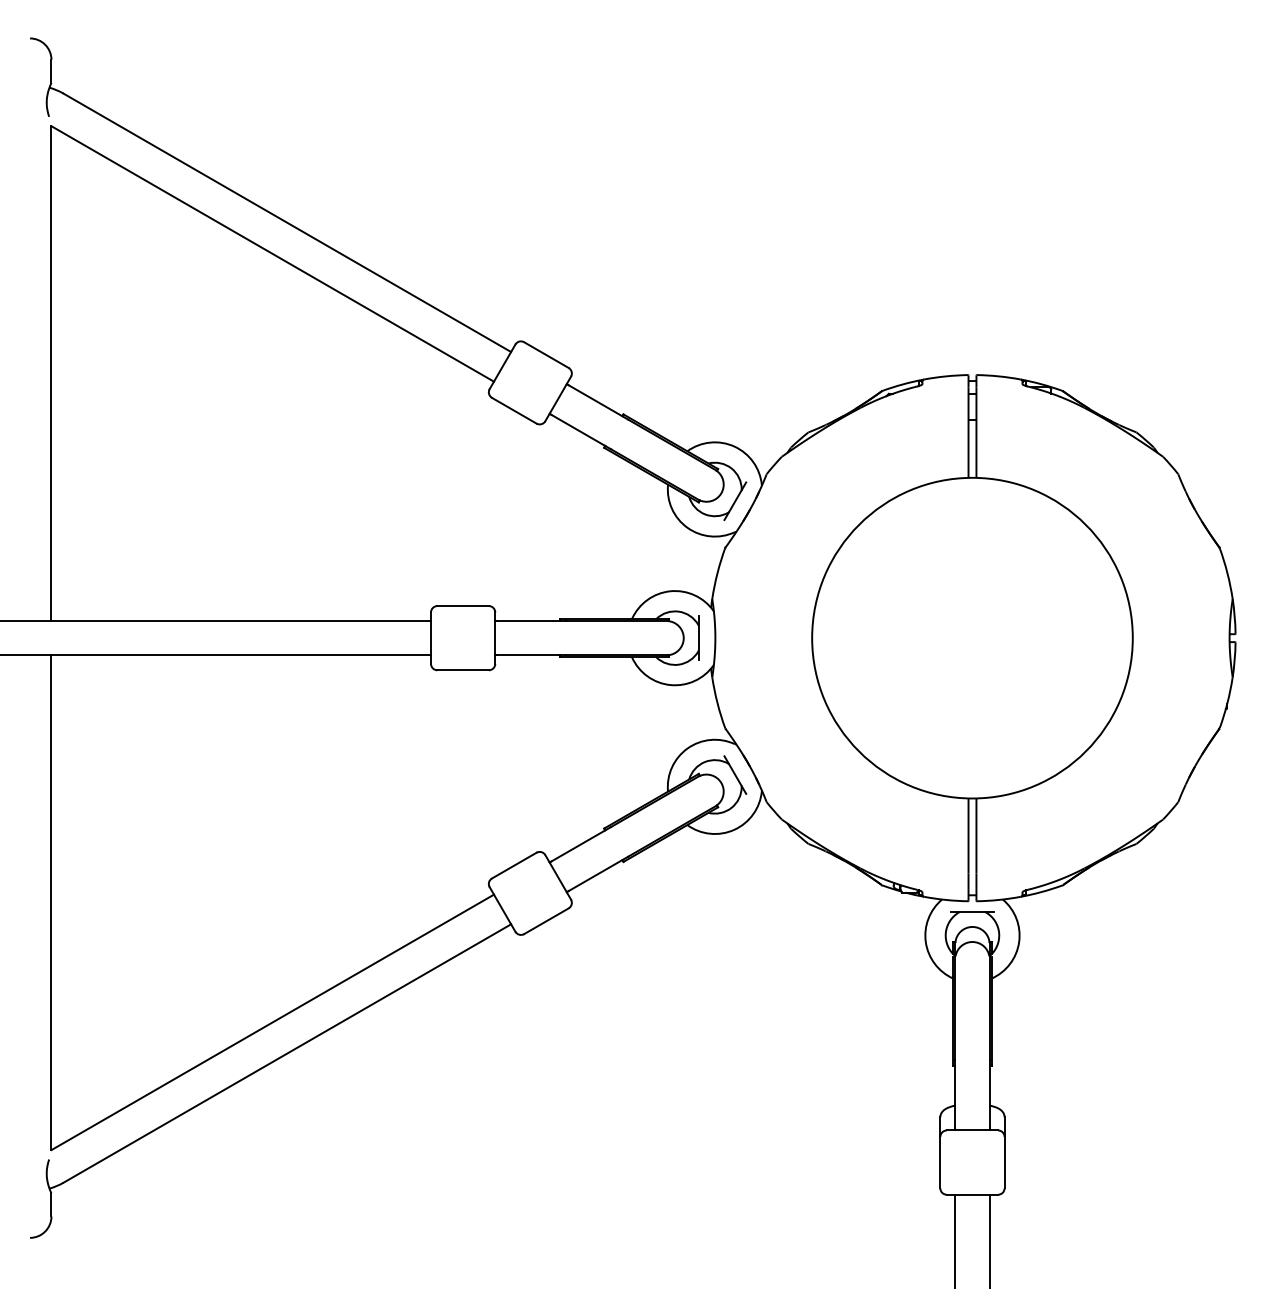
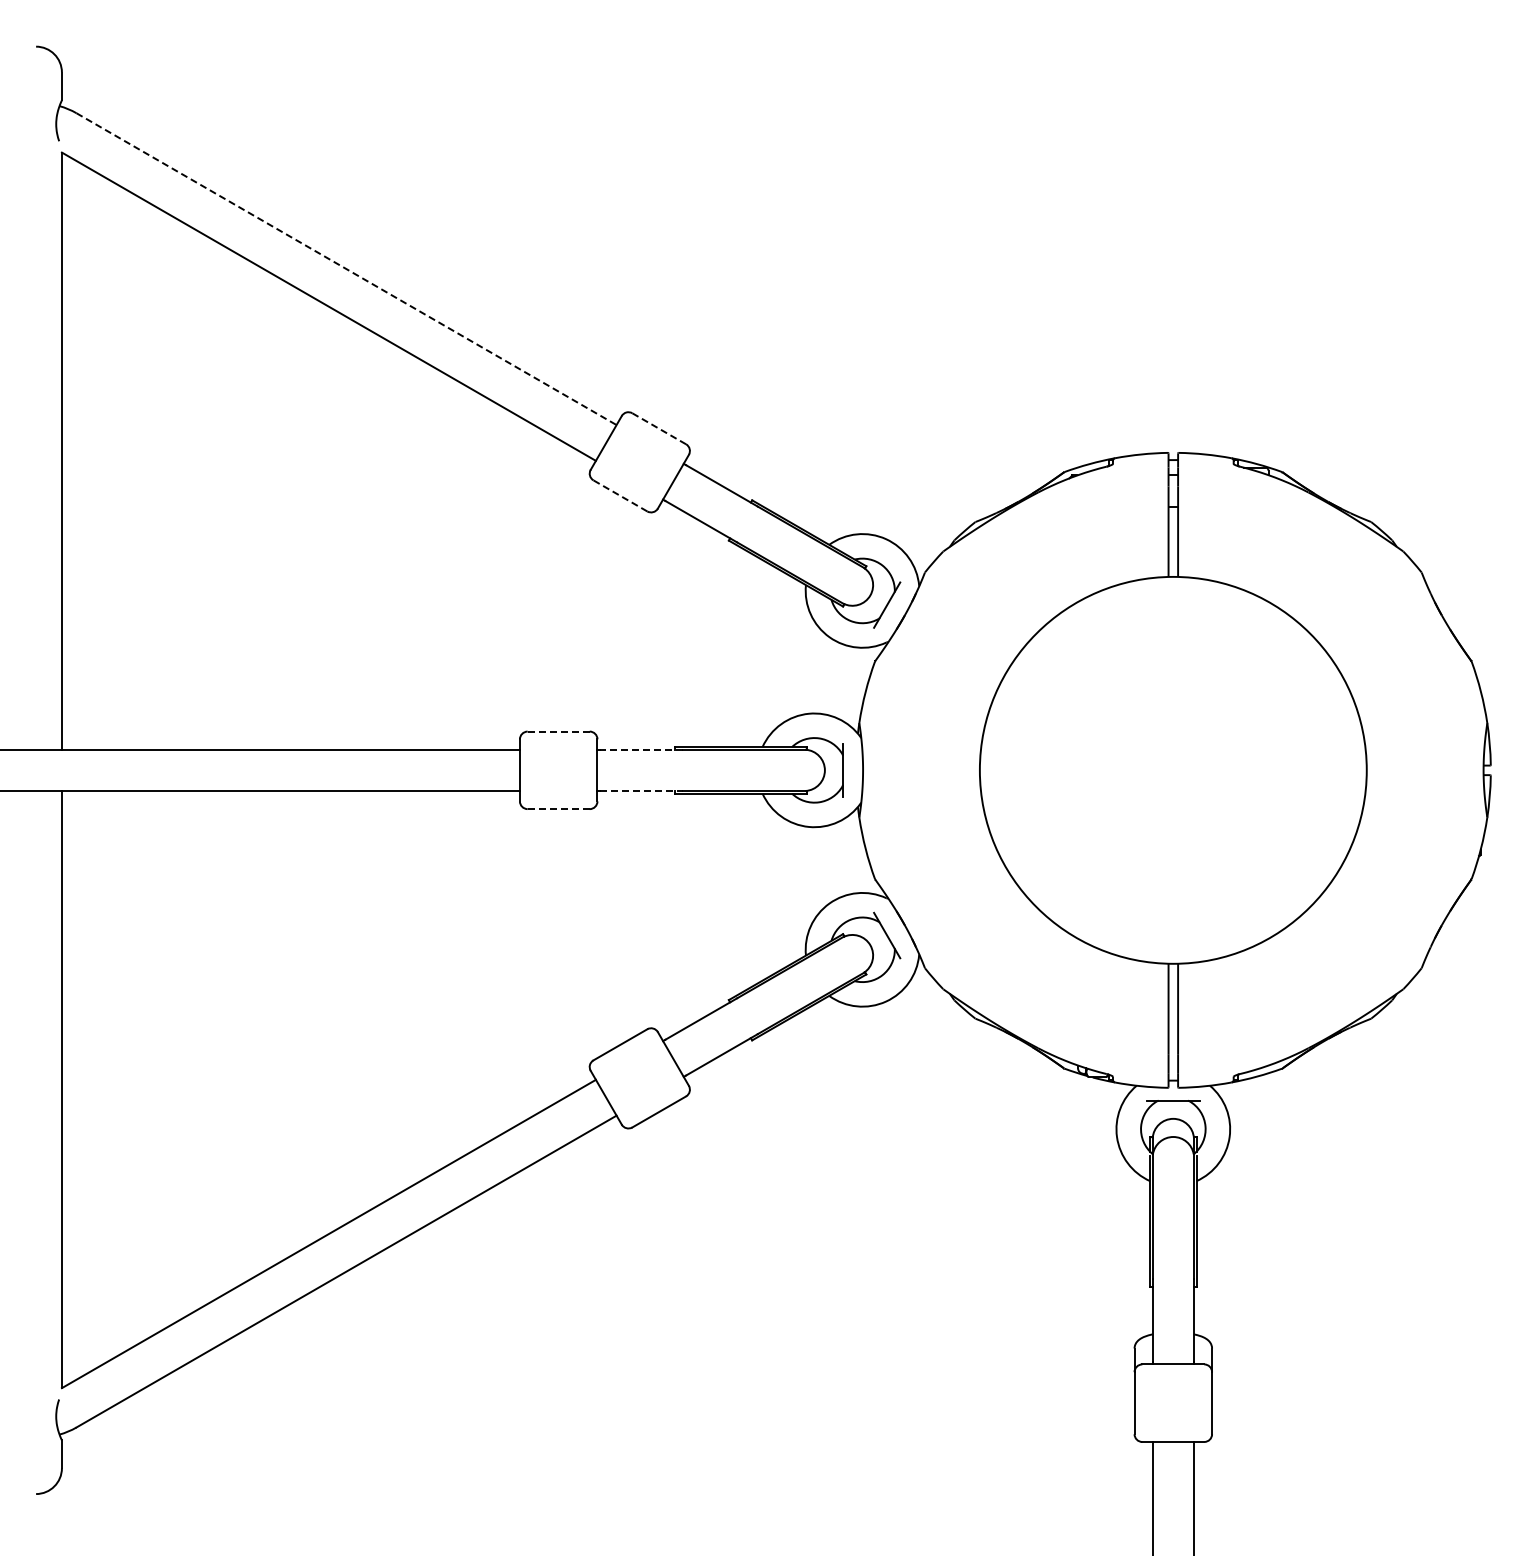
line: (287, 223) -> (346, 269), solid -> dashed
line: (545, 354) -> (658, 428), solid -> dashed
line: (514, 410) -> (620, 495), solid -> dashed
line: (462, 605) -> (558, 731), solid -> dashed
line: (531, 620) -> (641, 749), solid -> dashed
line: (532, 655) -> (642, 791), solid -> dashed
line: (462, 670) -> (558, 809), solid -> dashed

